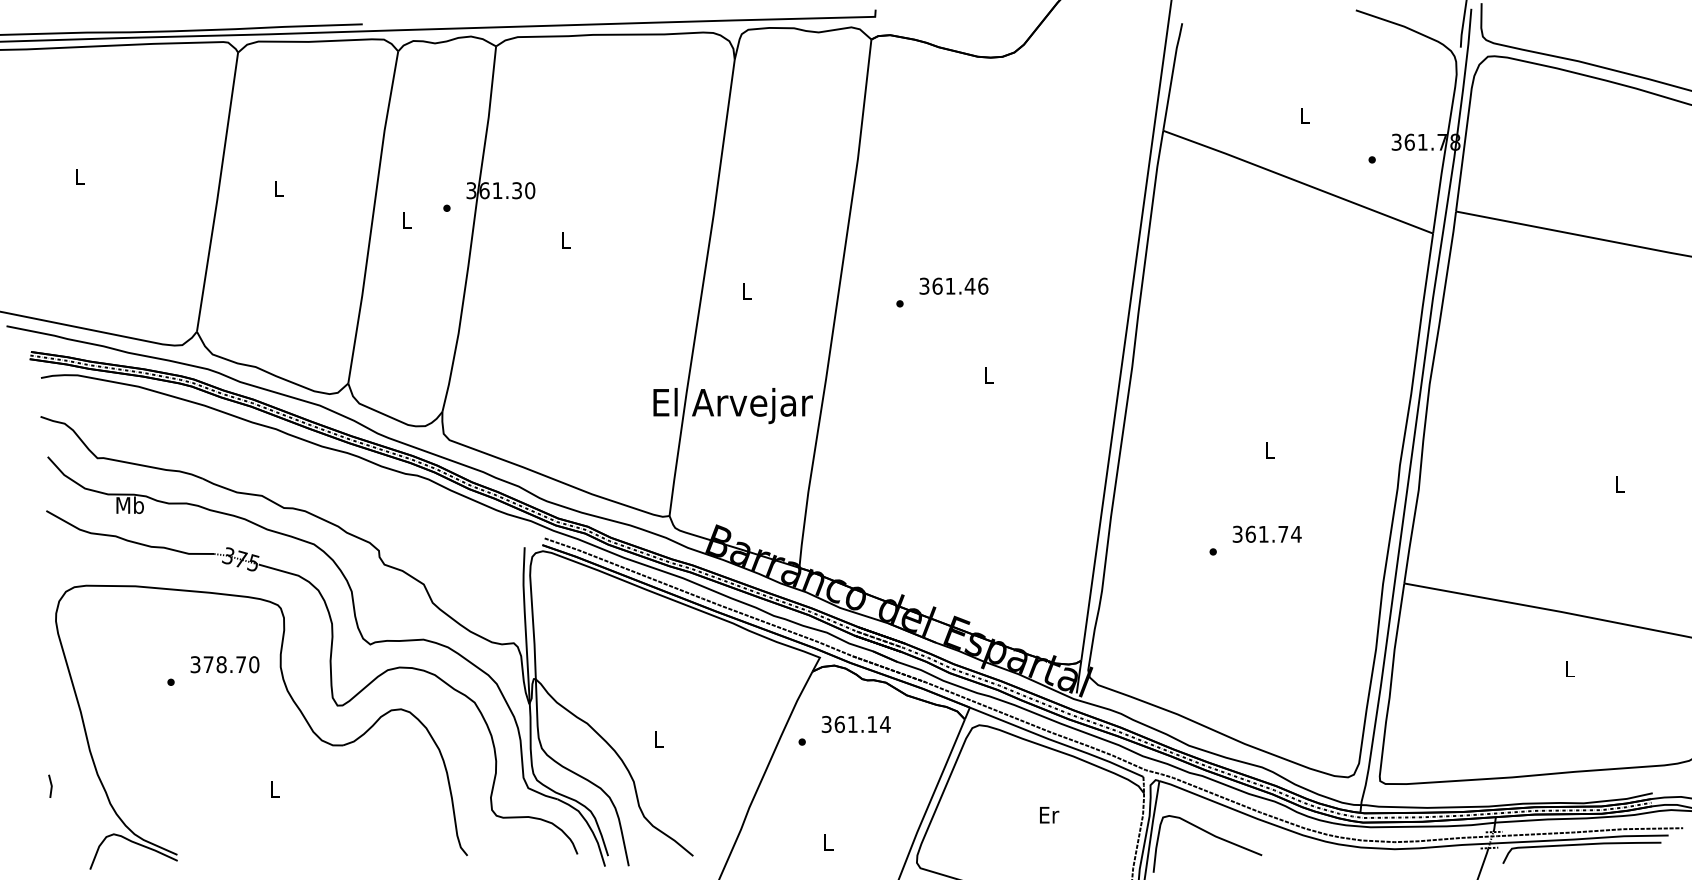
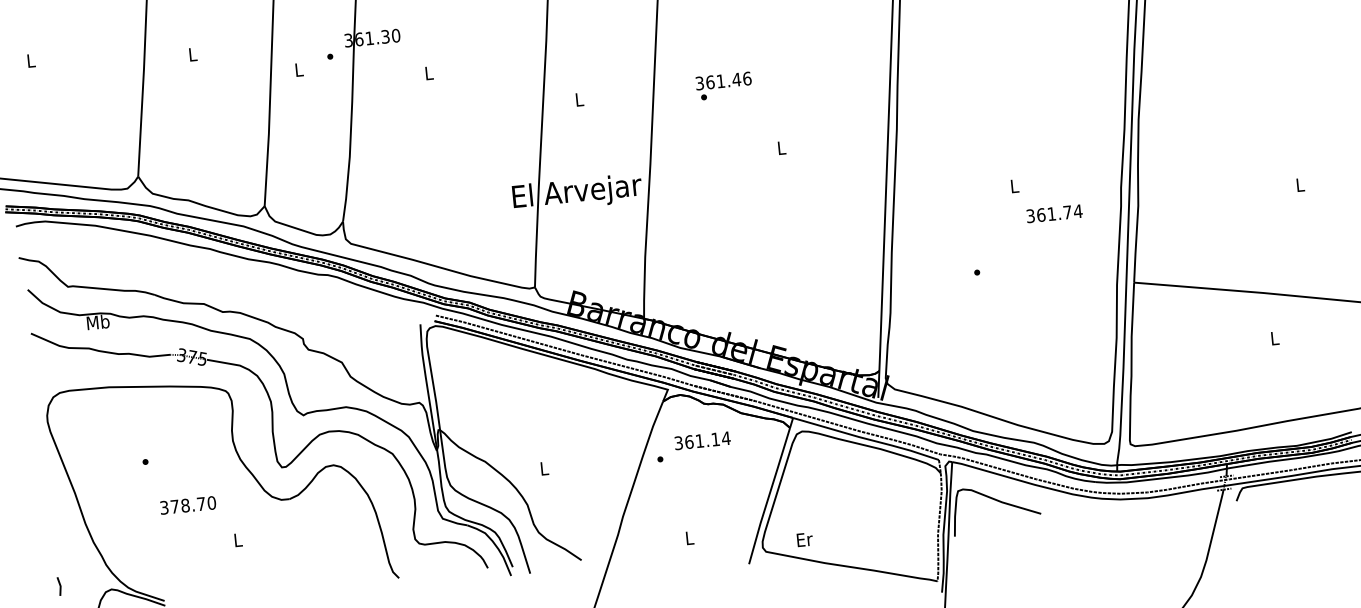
text: (953, 285) -> (723, 80), moved
text: (1266, 533) -> (1053, 213), moved
text: (224, 664) -> (187, 505), moved
line: (50, 785) -> (59, 585), moved
text: (1049, 815) -> (804, 539), moved

